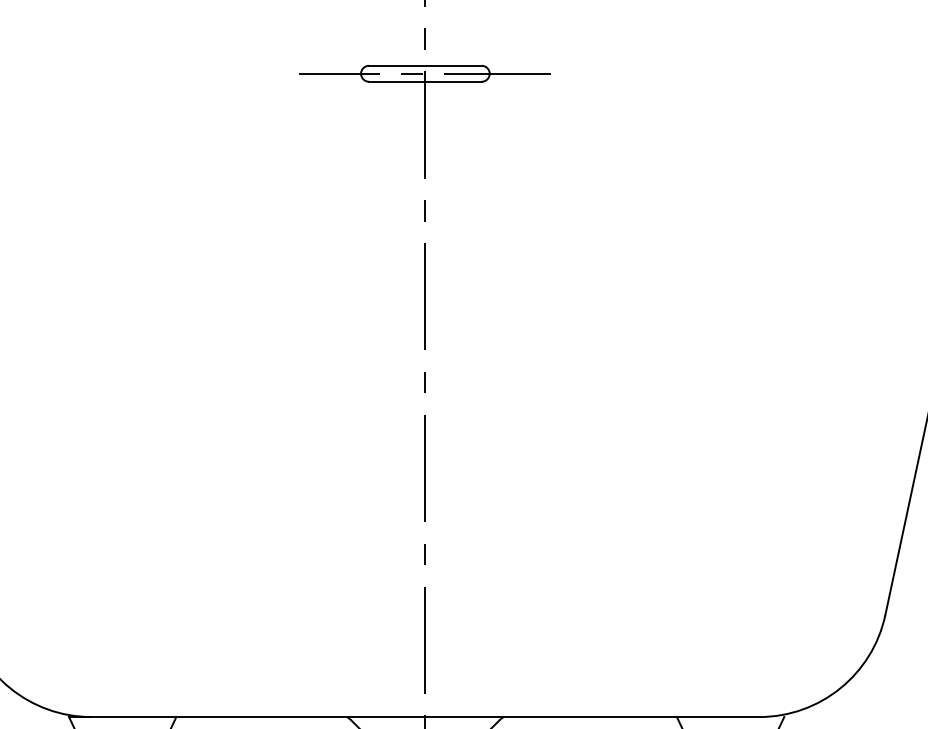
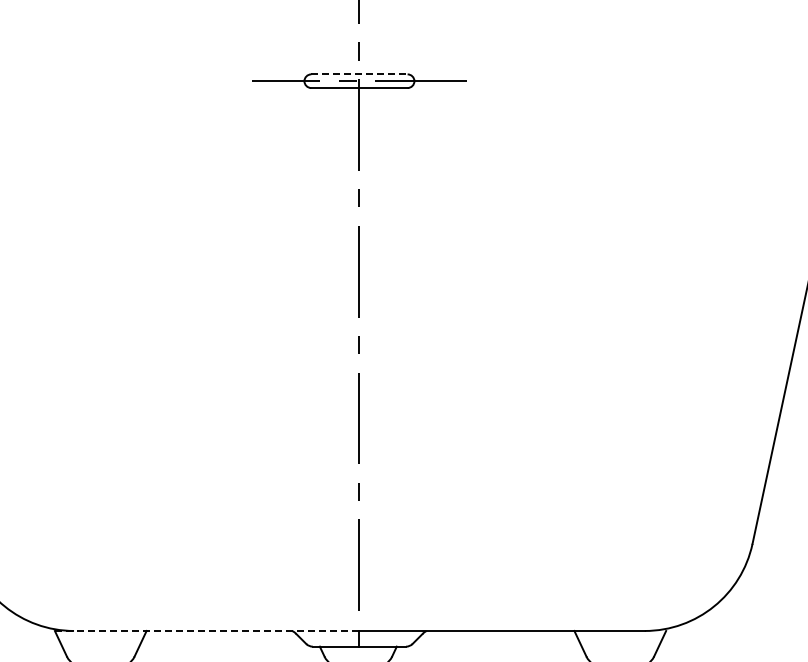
line: (425, 65) -> (359, 74), solid -> dashed
line: (247, 716) -> (207, 630), solid -> dashed

